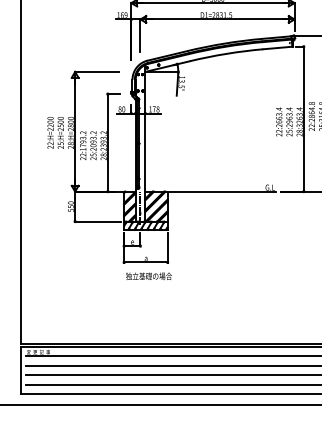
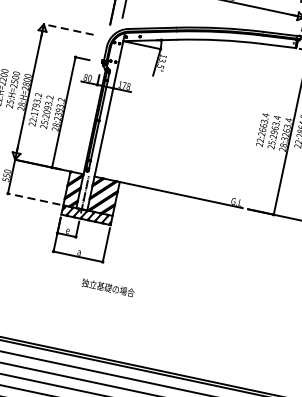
line: (97, 71) -> (69, 29), solid -> dashed
line: (97, 221) -> (33, 198), solid -> dashed
text: (148, 275) -> (107, 286), moved

